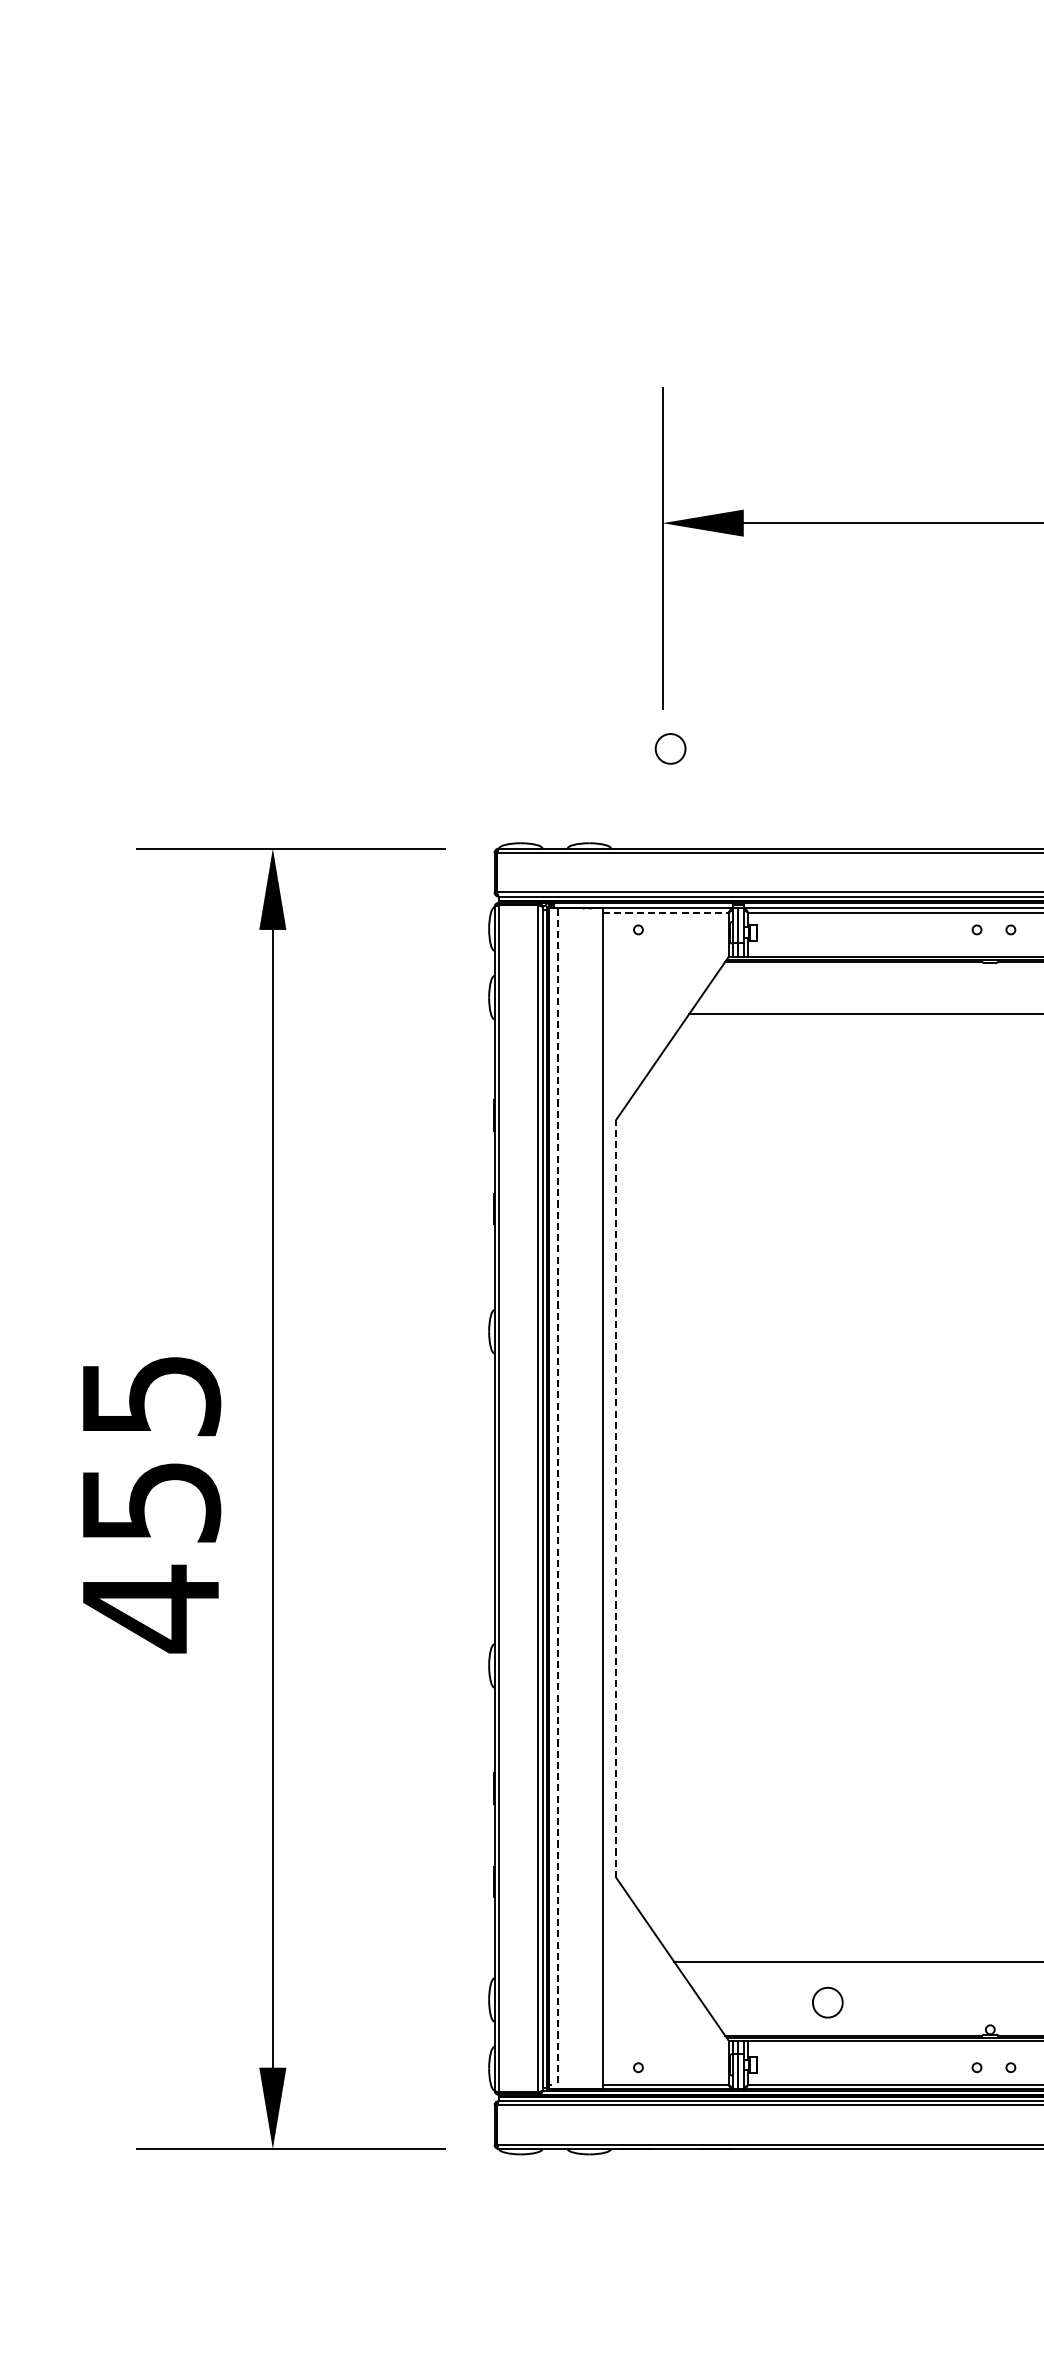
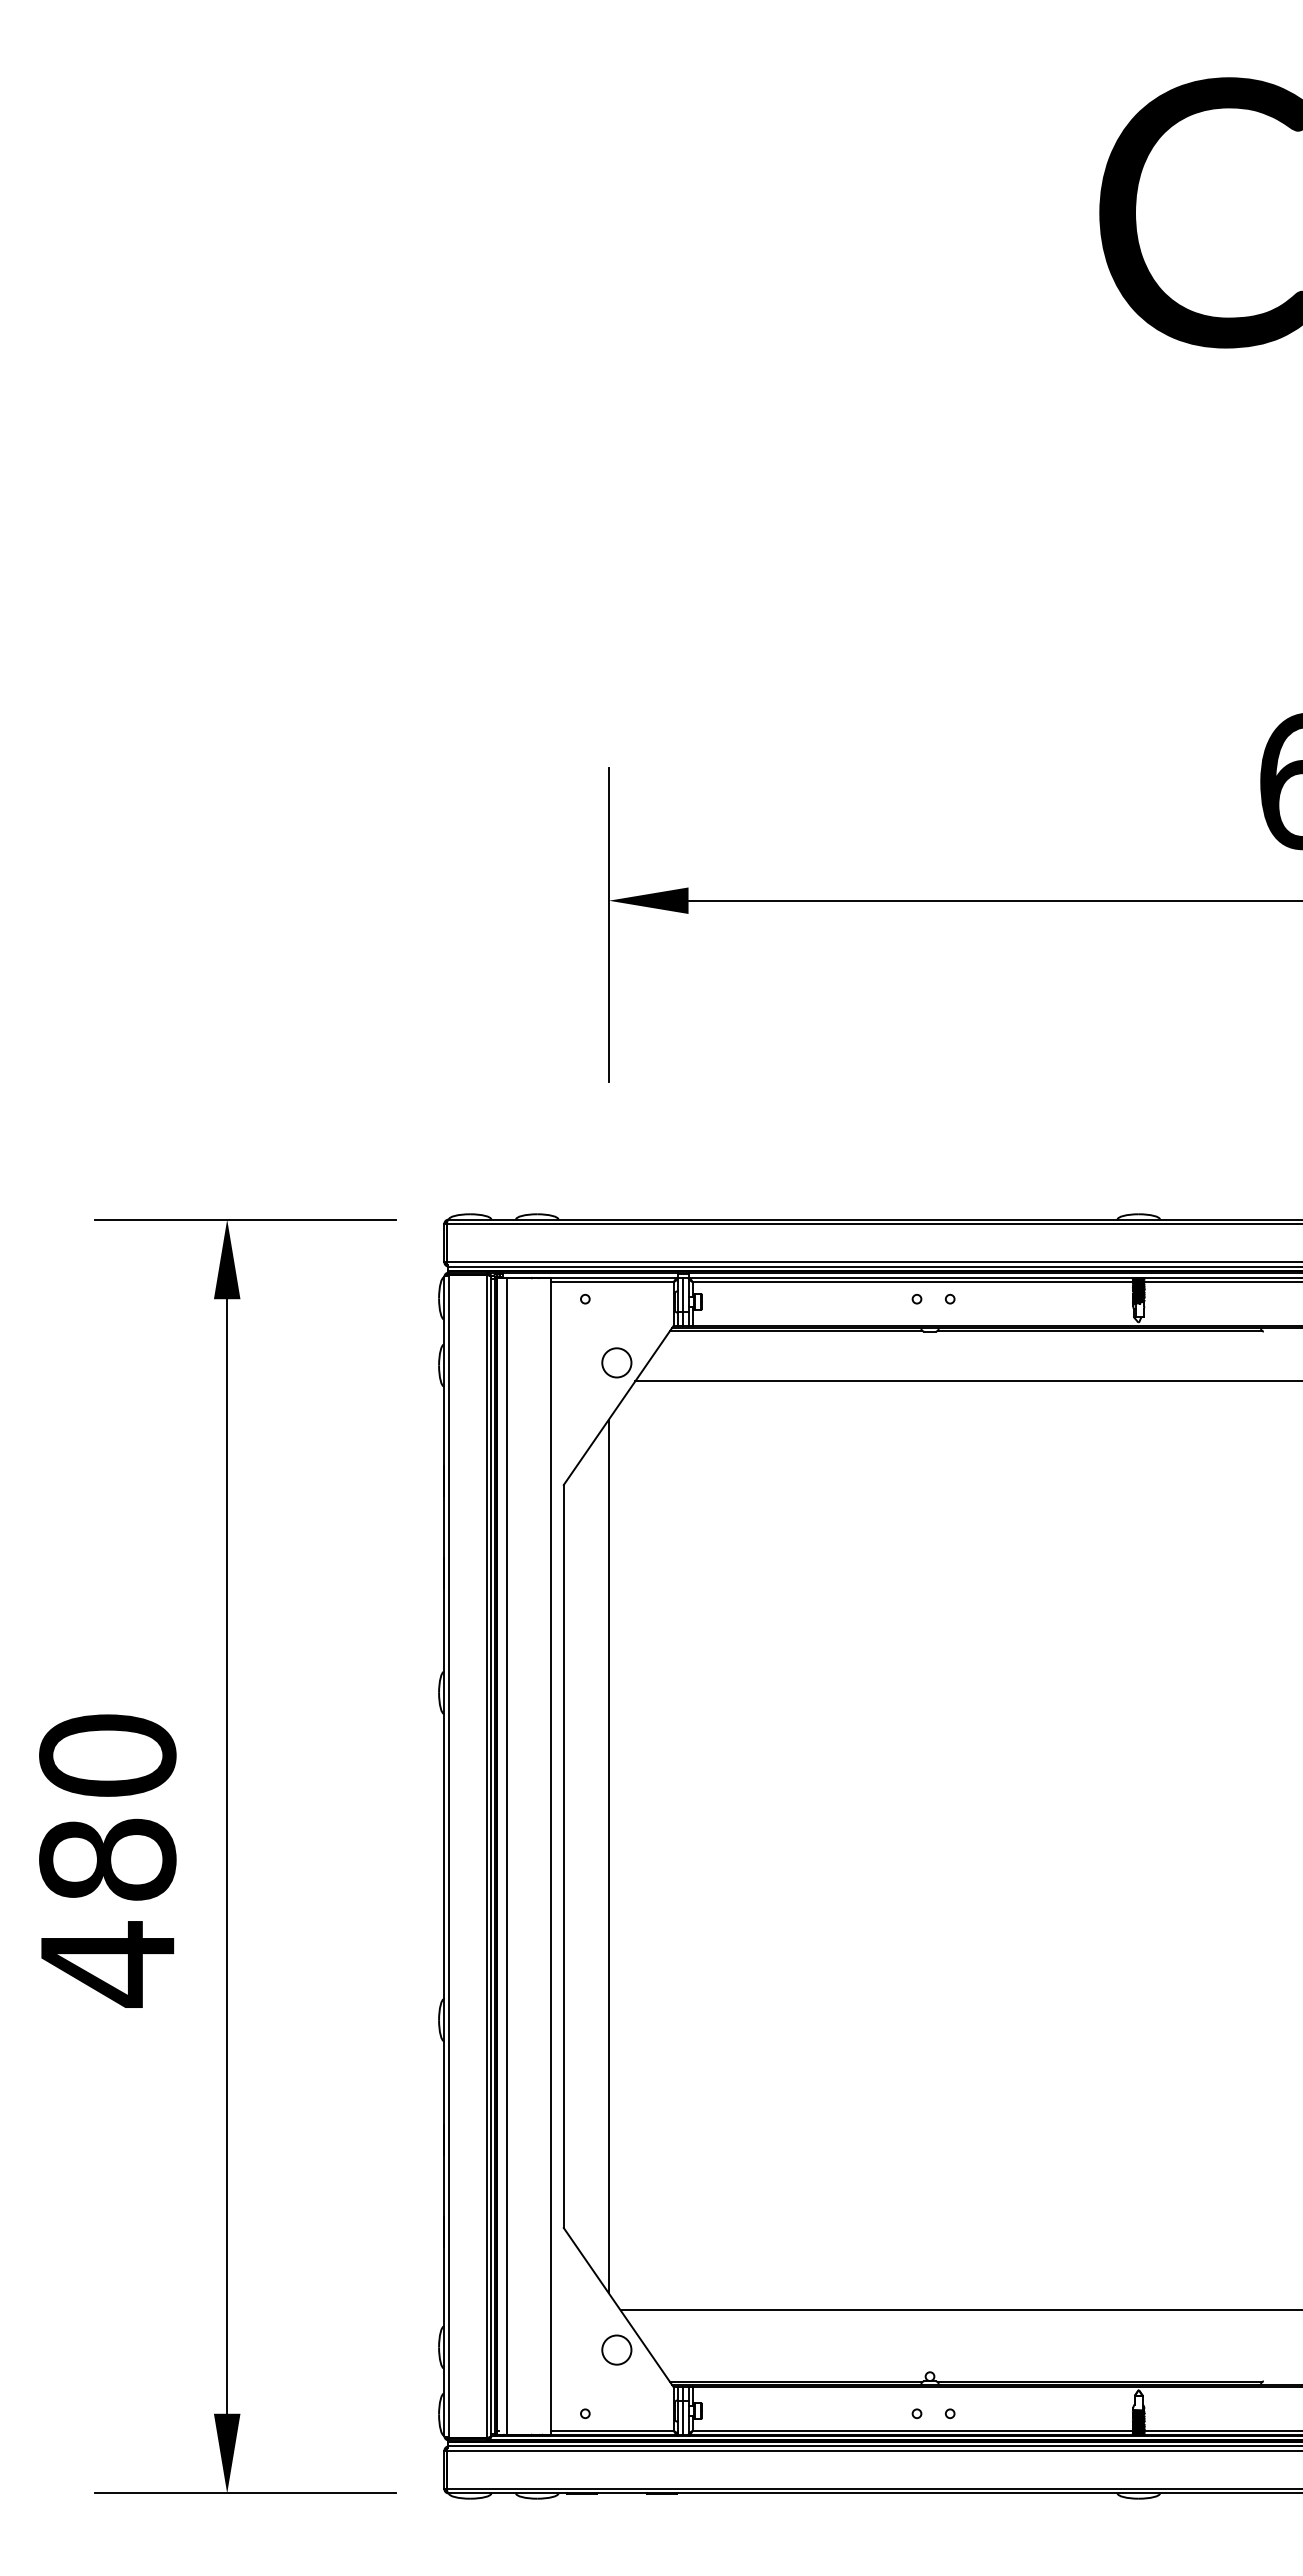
circle: (670, 748) -> (616, 1362), moved
line: (666, 912) -> (612, 1282), dashed -> solid
text: (150, 1448) -> (107, 1807), 455 -> 480
line: (616, 1498) -> (563, 1856), dashed -> solid
line: (662, 1498) -> (608, 1856), added
line: (558, 1499) -> (507, 1857), dashed -> solid
circle: (827, 2002) -> (616, 2349), moved

